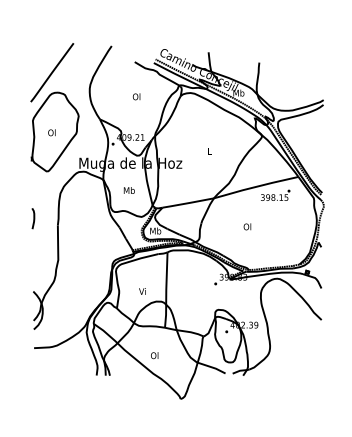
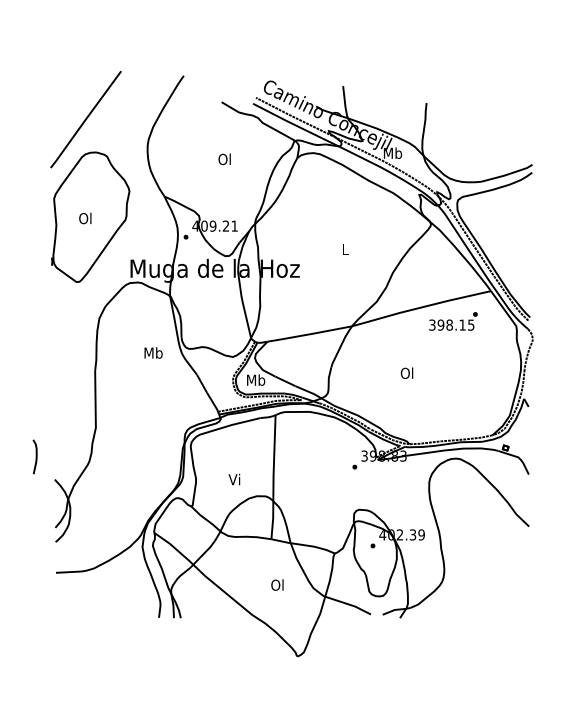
text: (128, 190) -> (152, 352), moved
curve: (33, 218) -> (35, 456), moved
text: (154, 355) -> (277, 584), moved

